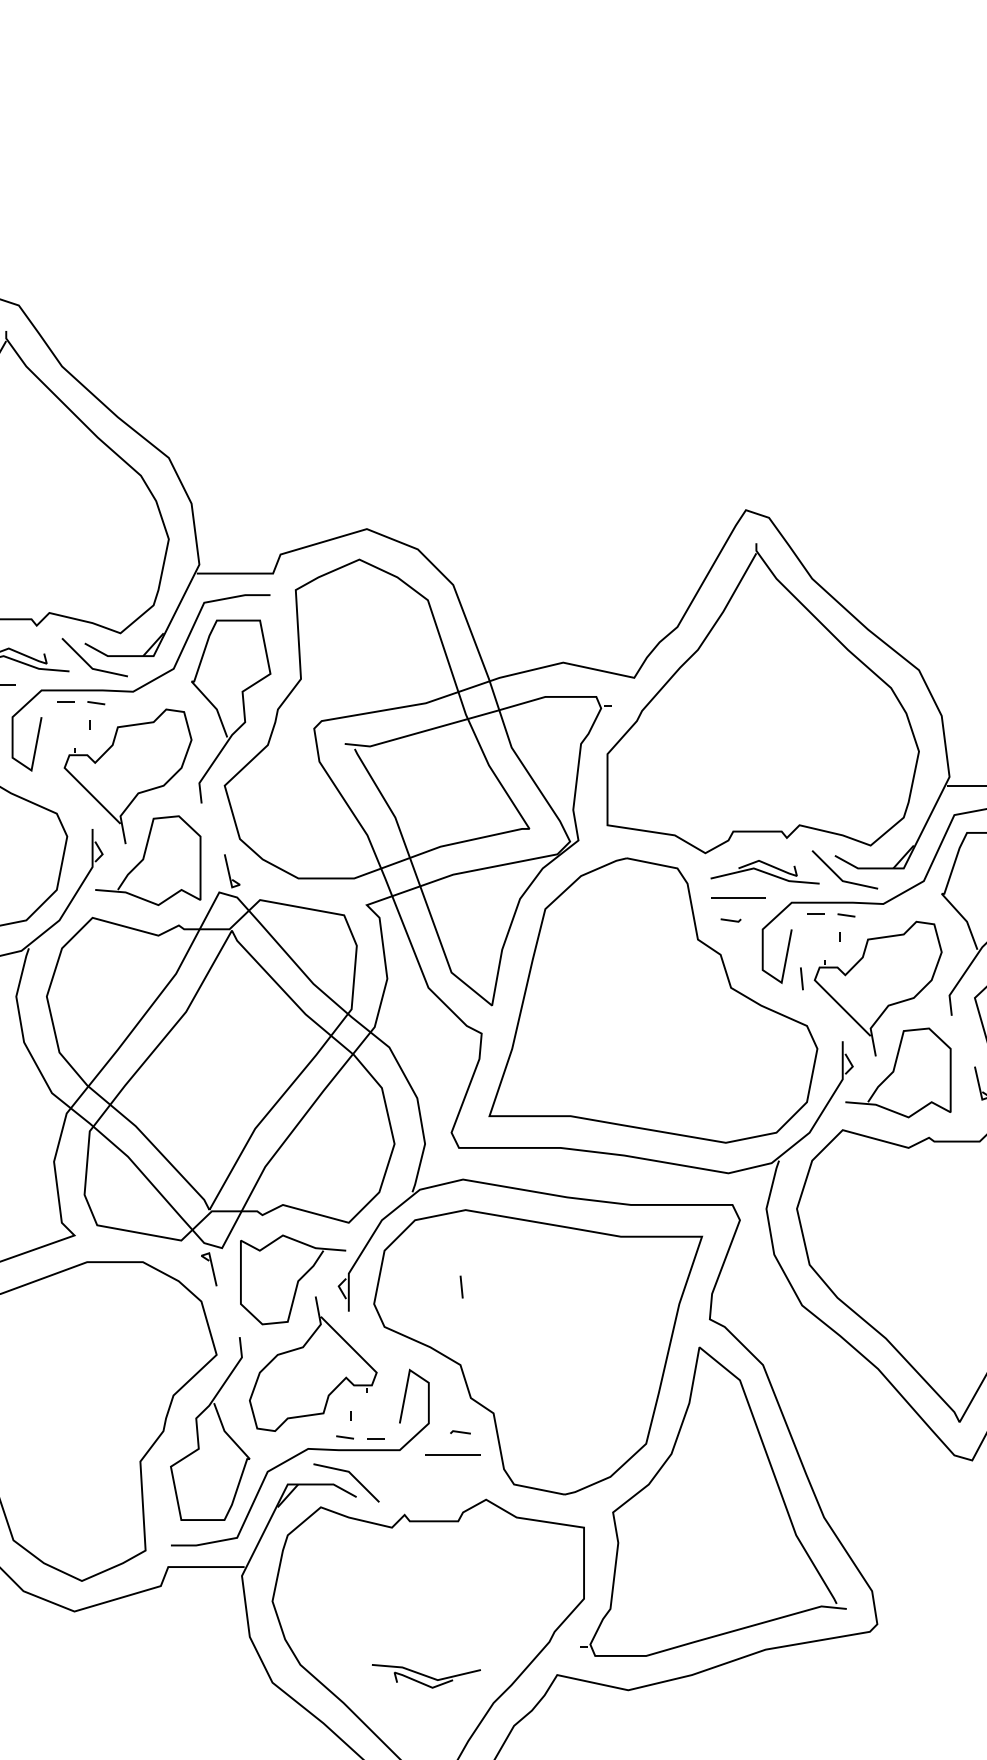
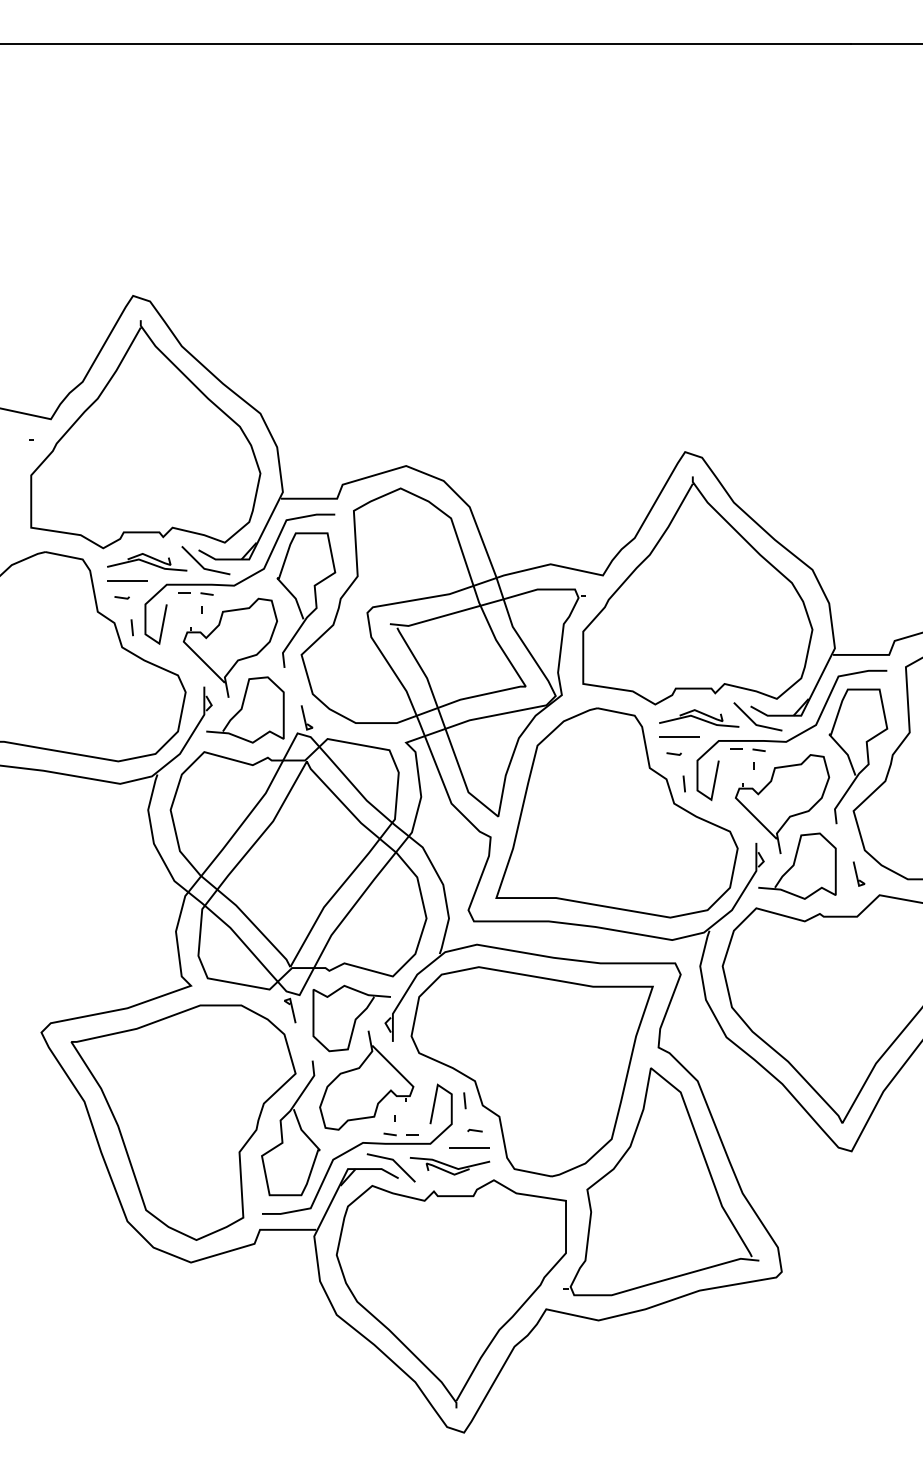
line: (800, 978) -> (683, 783), moved
line: (461, 1286) -> (464, 1100), moved
part: (425, 1676) -> (449, 1166), moved

